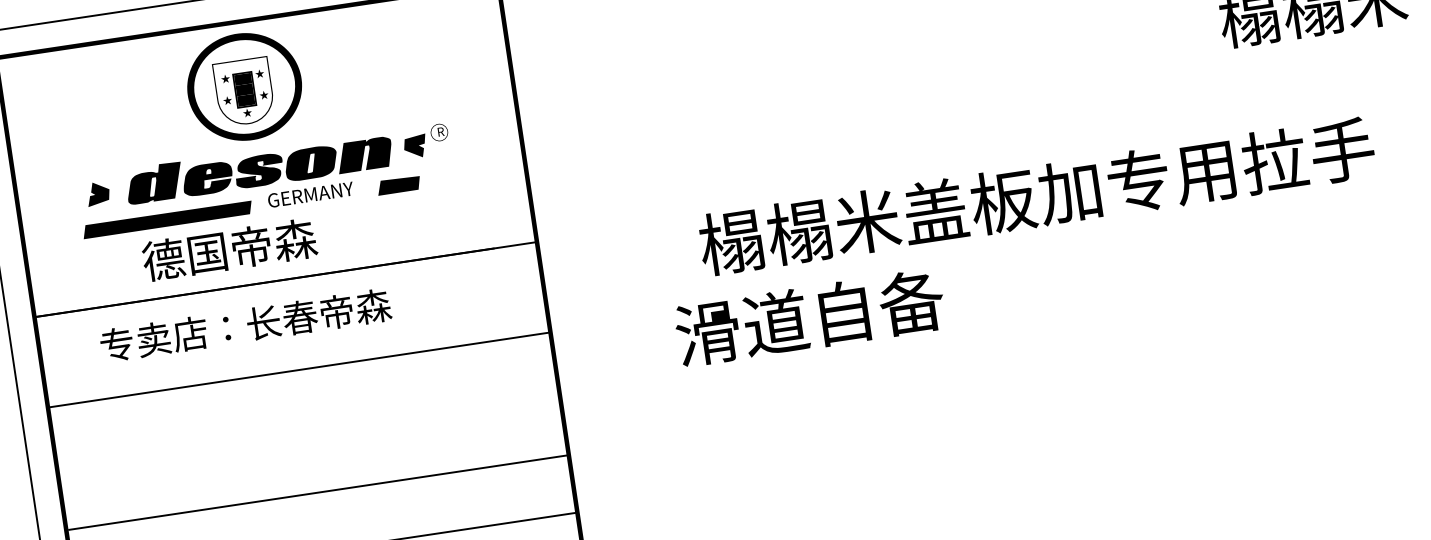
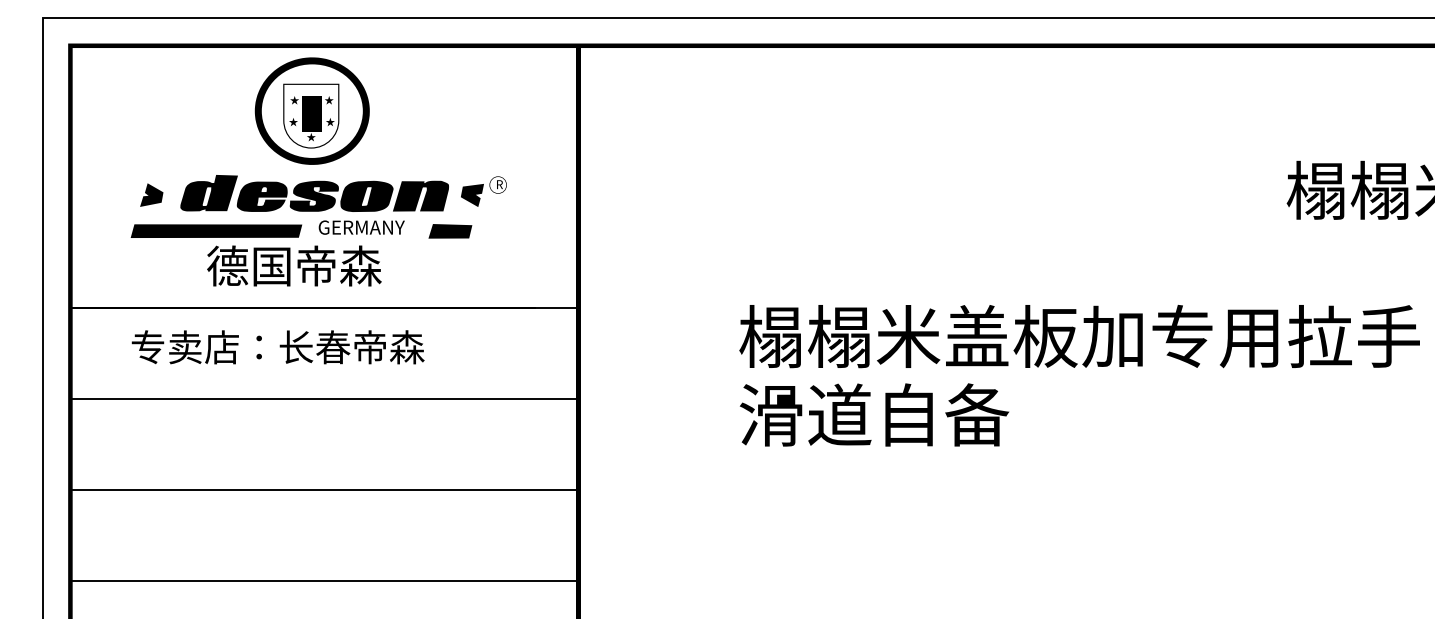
text: (229, 249) -> (294, 265), moved
text: (810, 317) -> (874, 414), moved
line: (318, 492) -> (325, 490), moved

